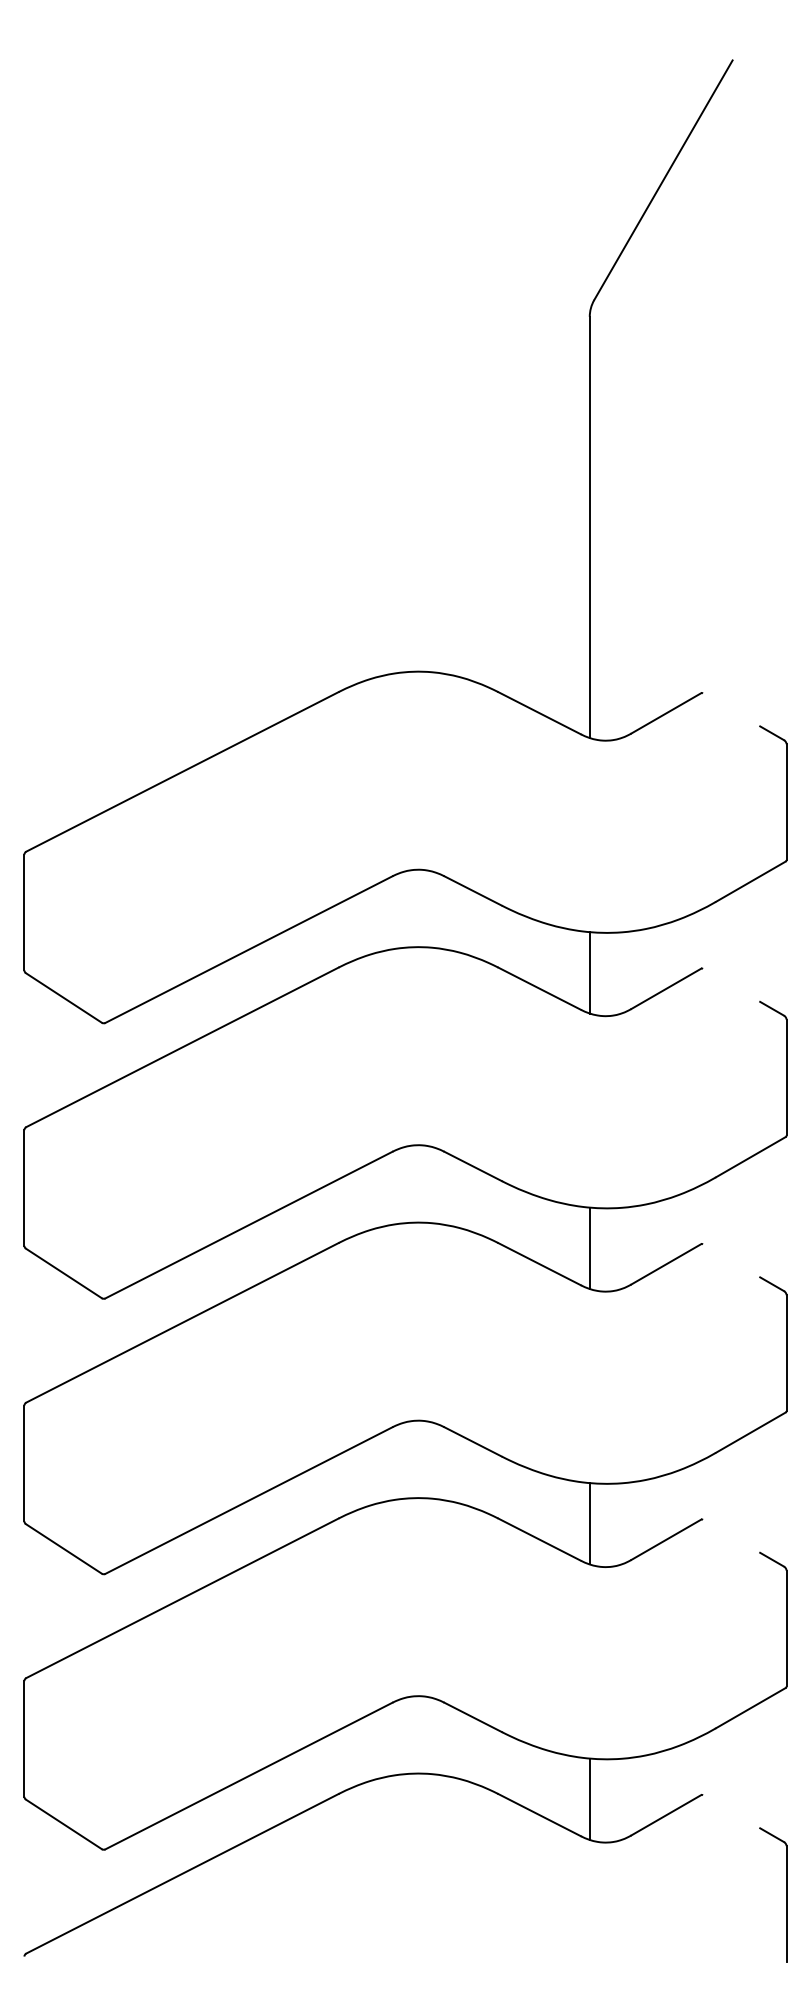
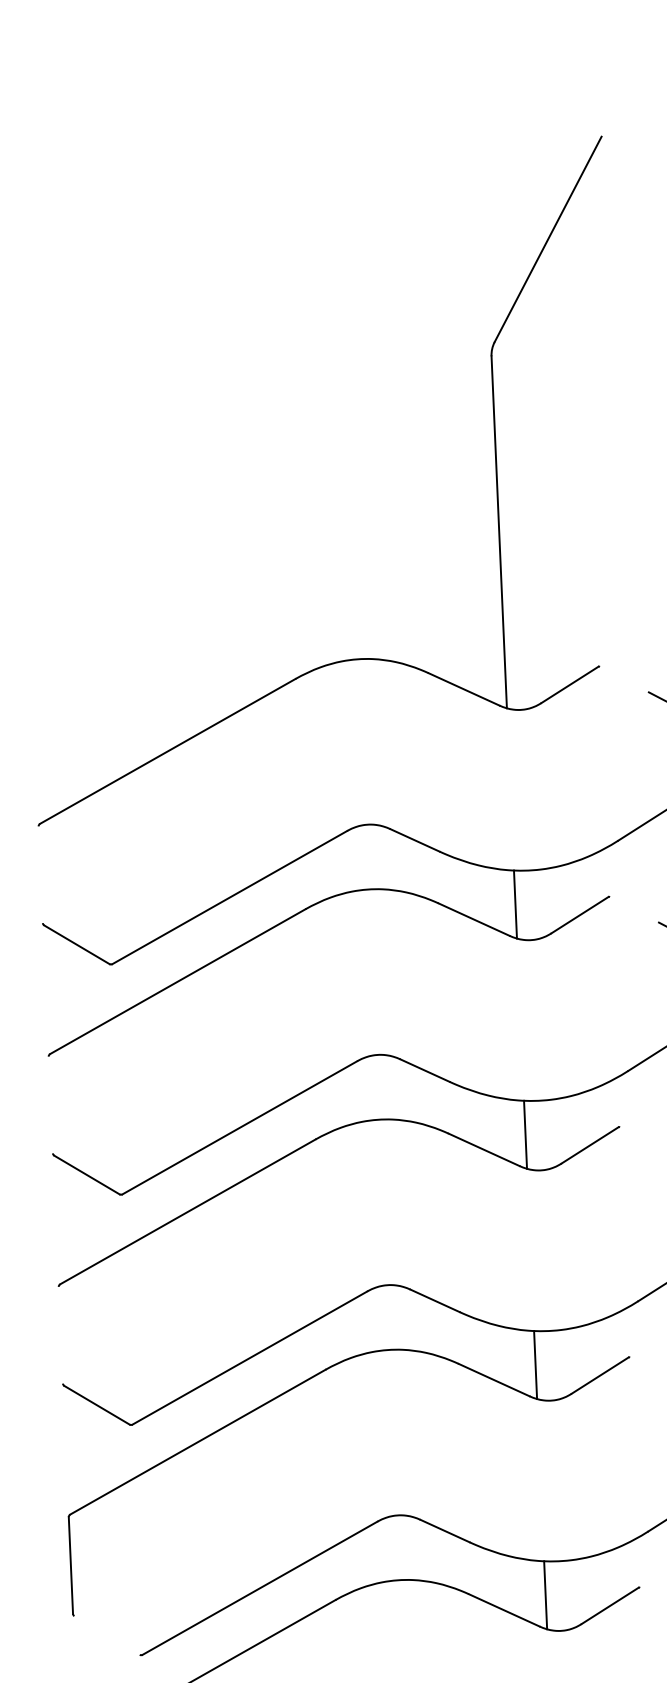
line: (24, 912) -> (40, 874), removed
line: (24, 1187) -> (50, 1104), removed
line: (24, 1463) -> (60, 1335), removed
line: (63, 1824) -> (106, 1635), removed

